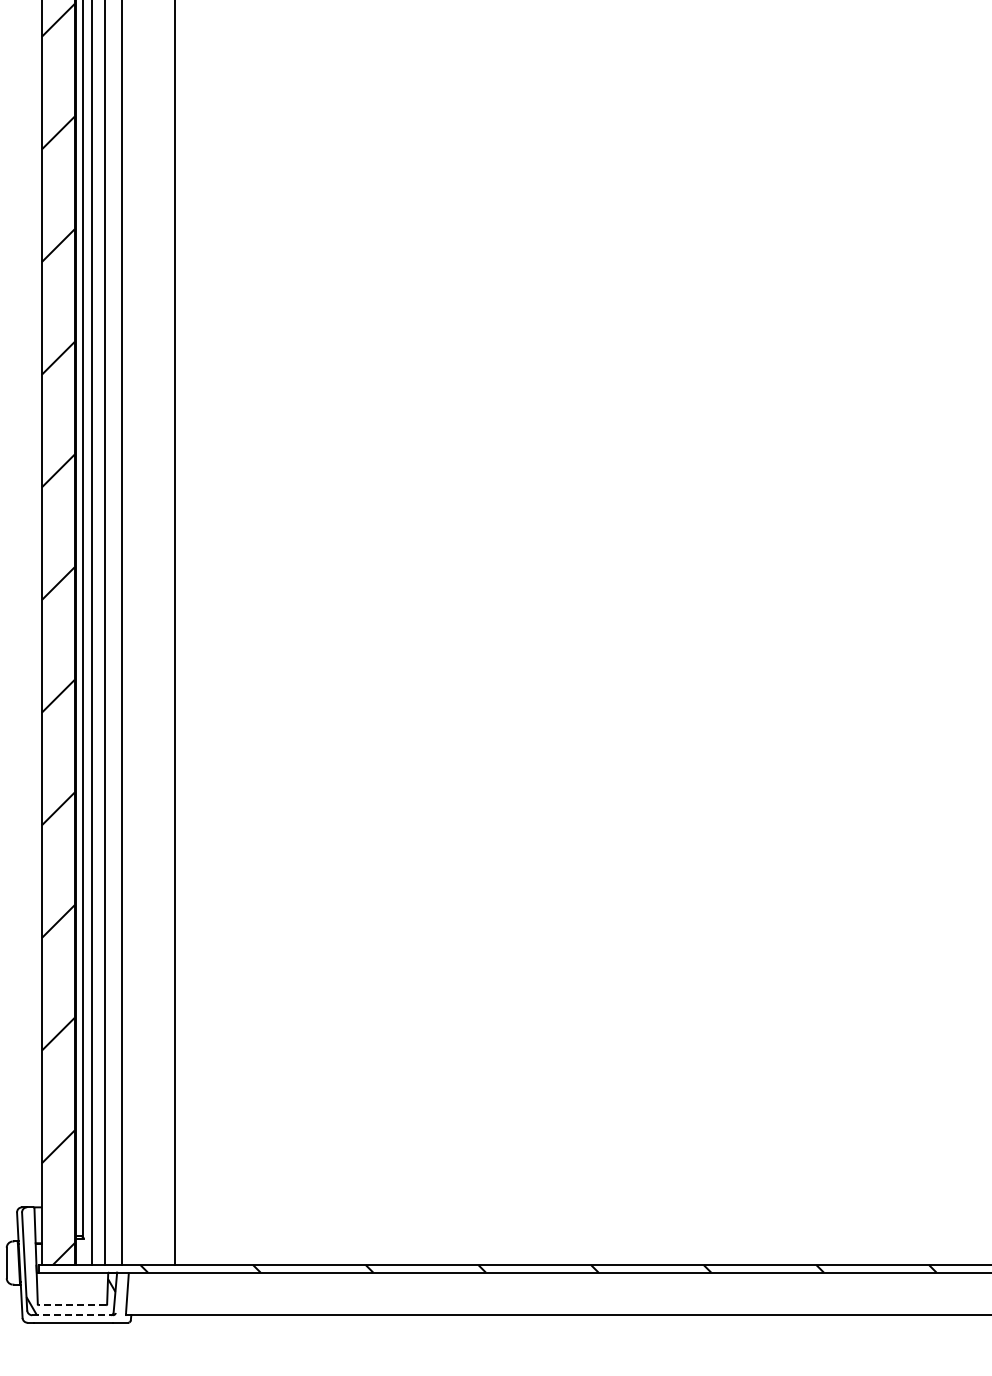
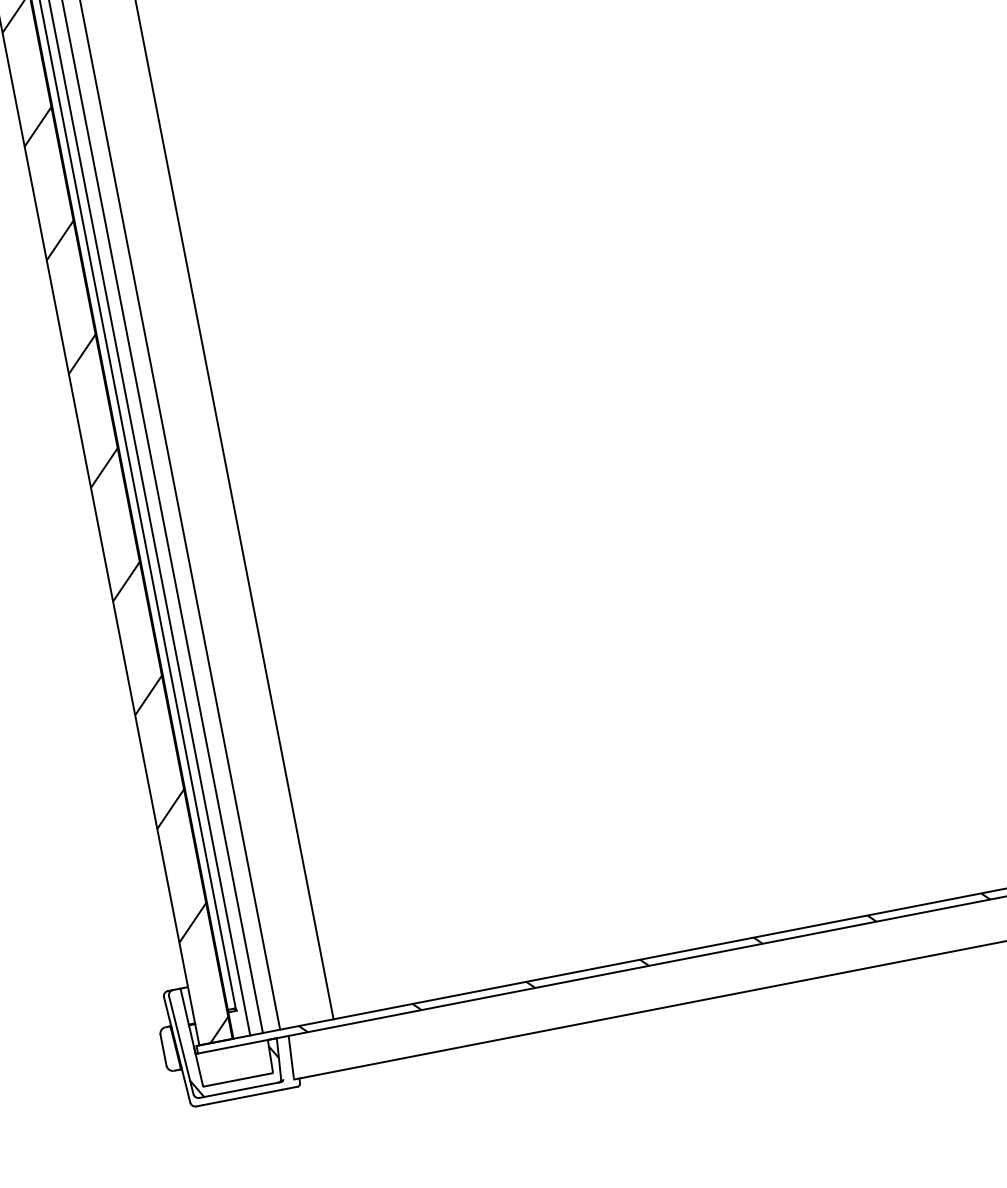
line: (72, 1305) -> (238, 1080), dashed -> solid
line: (72, 1315) -> (240, 1090), dashed -> solid

